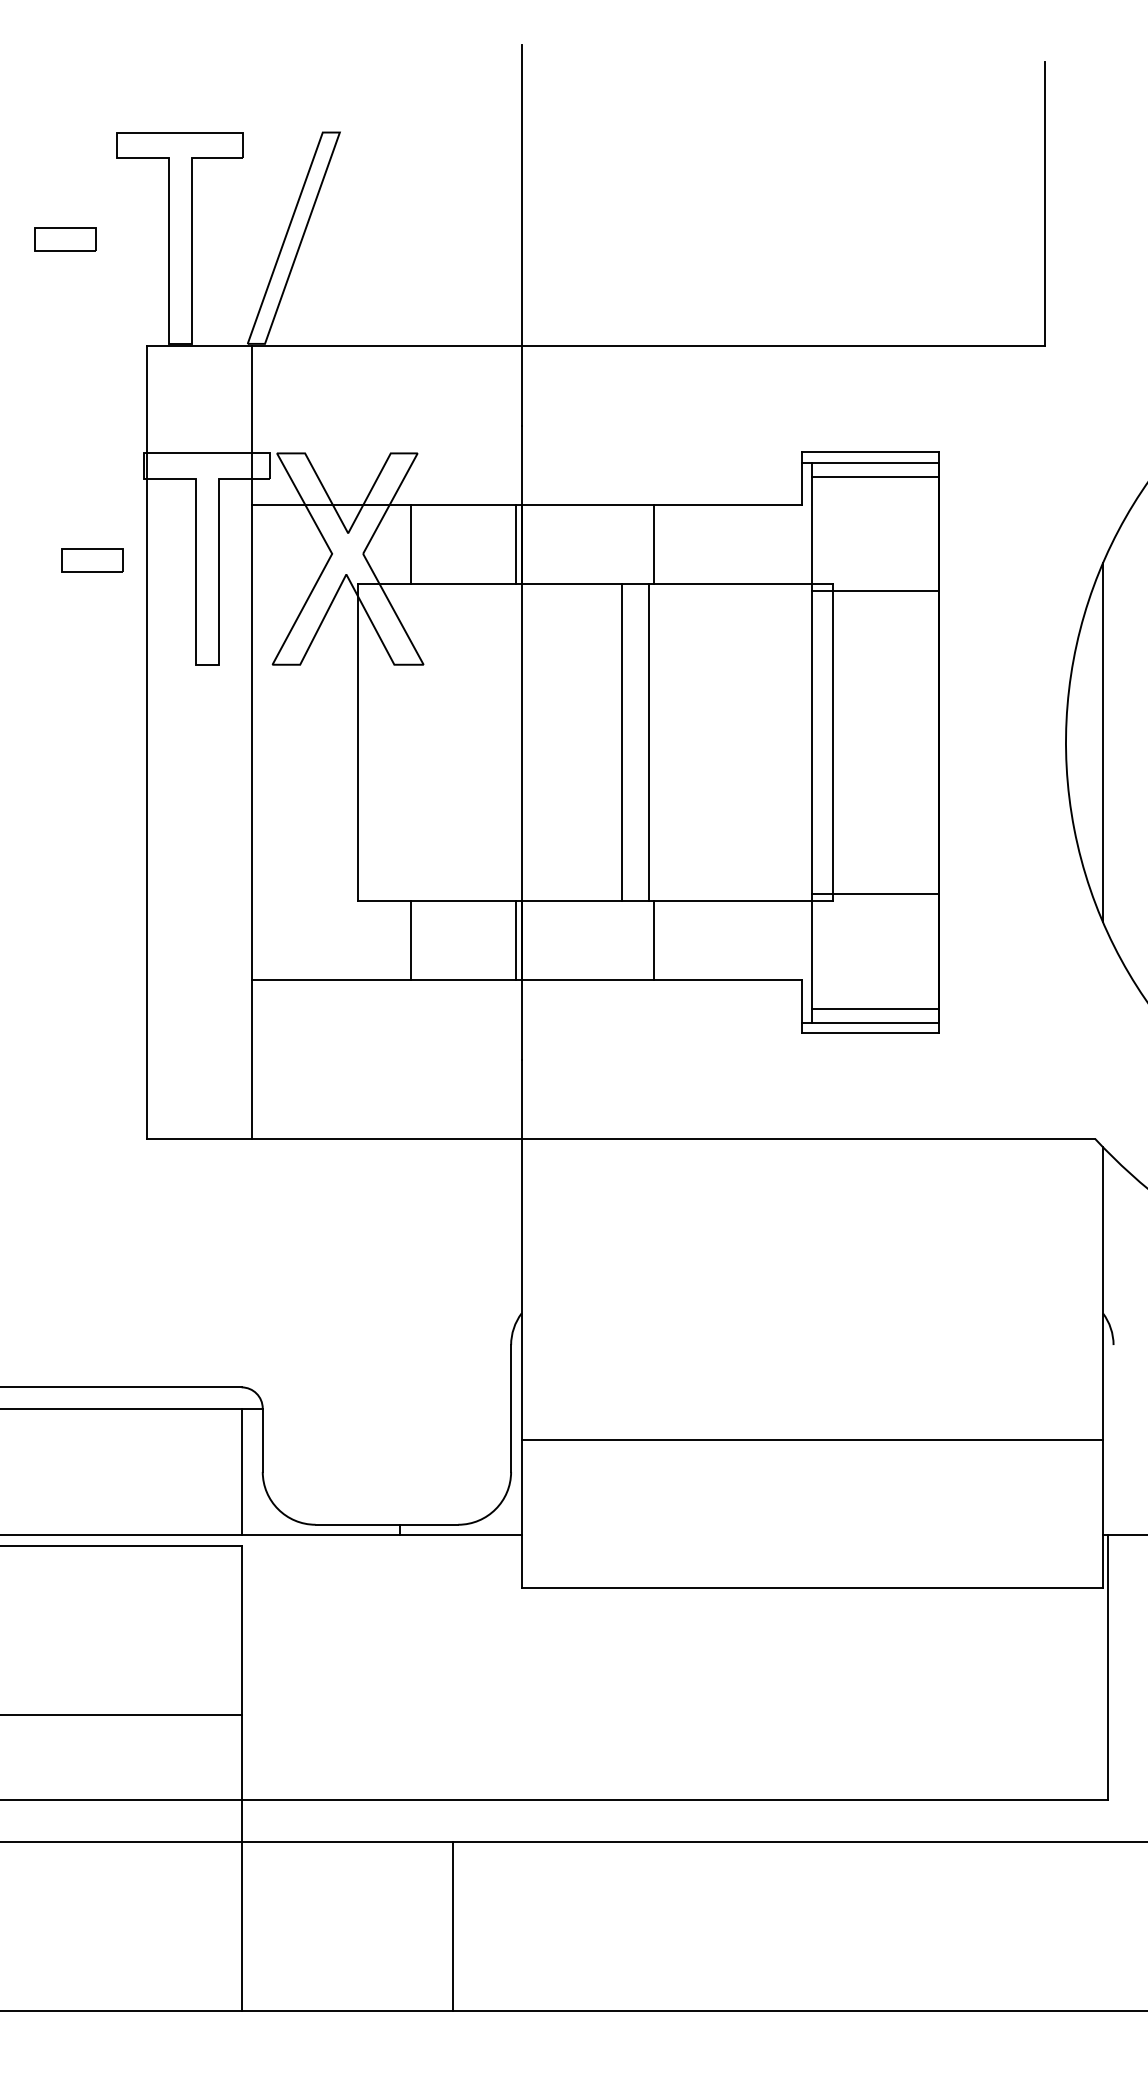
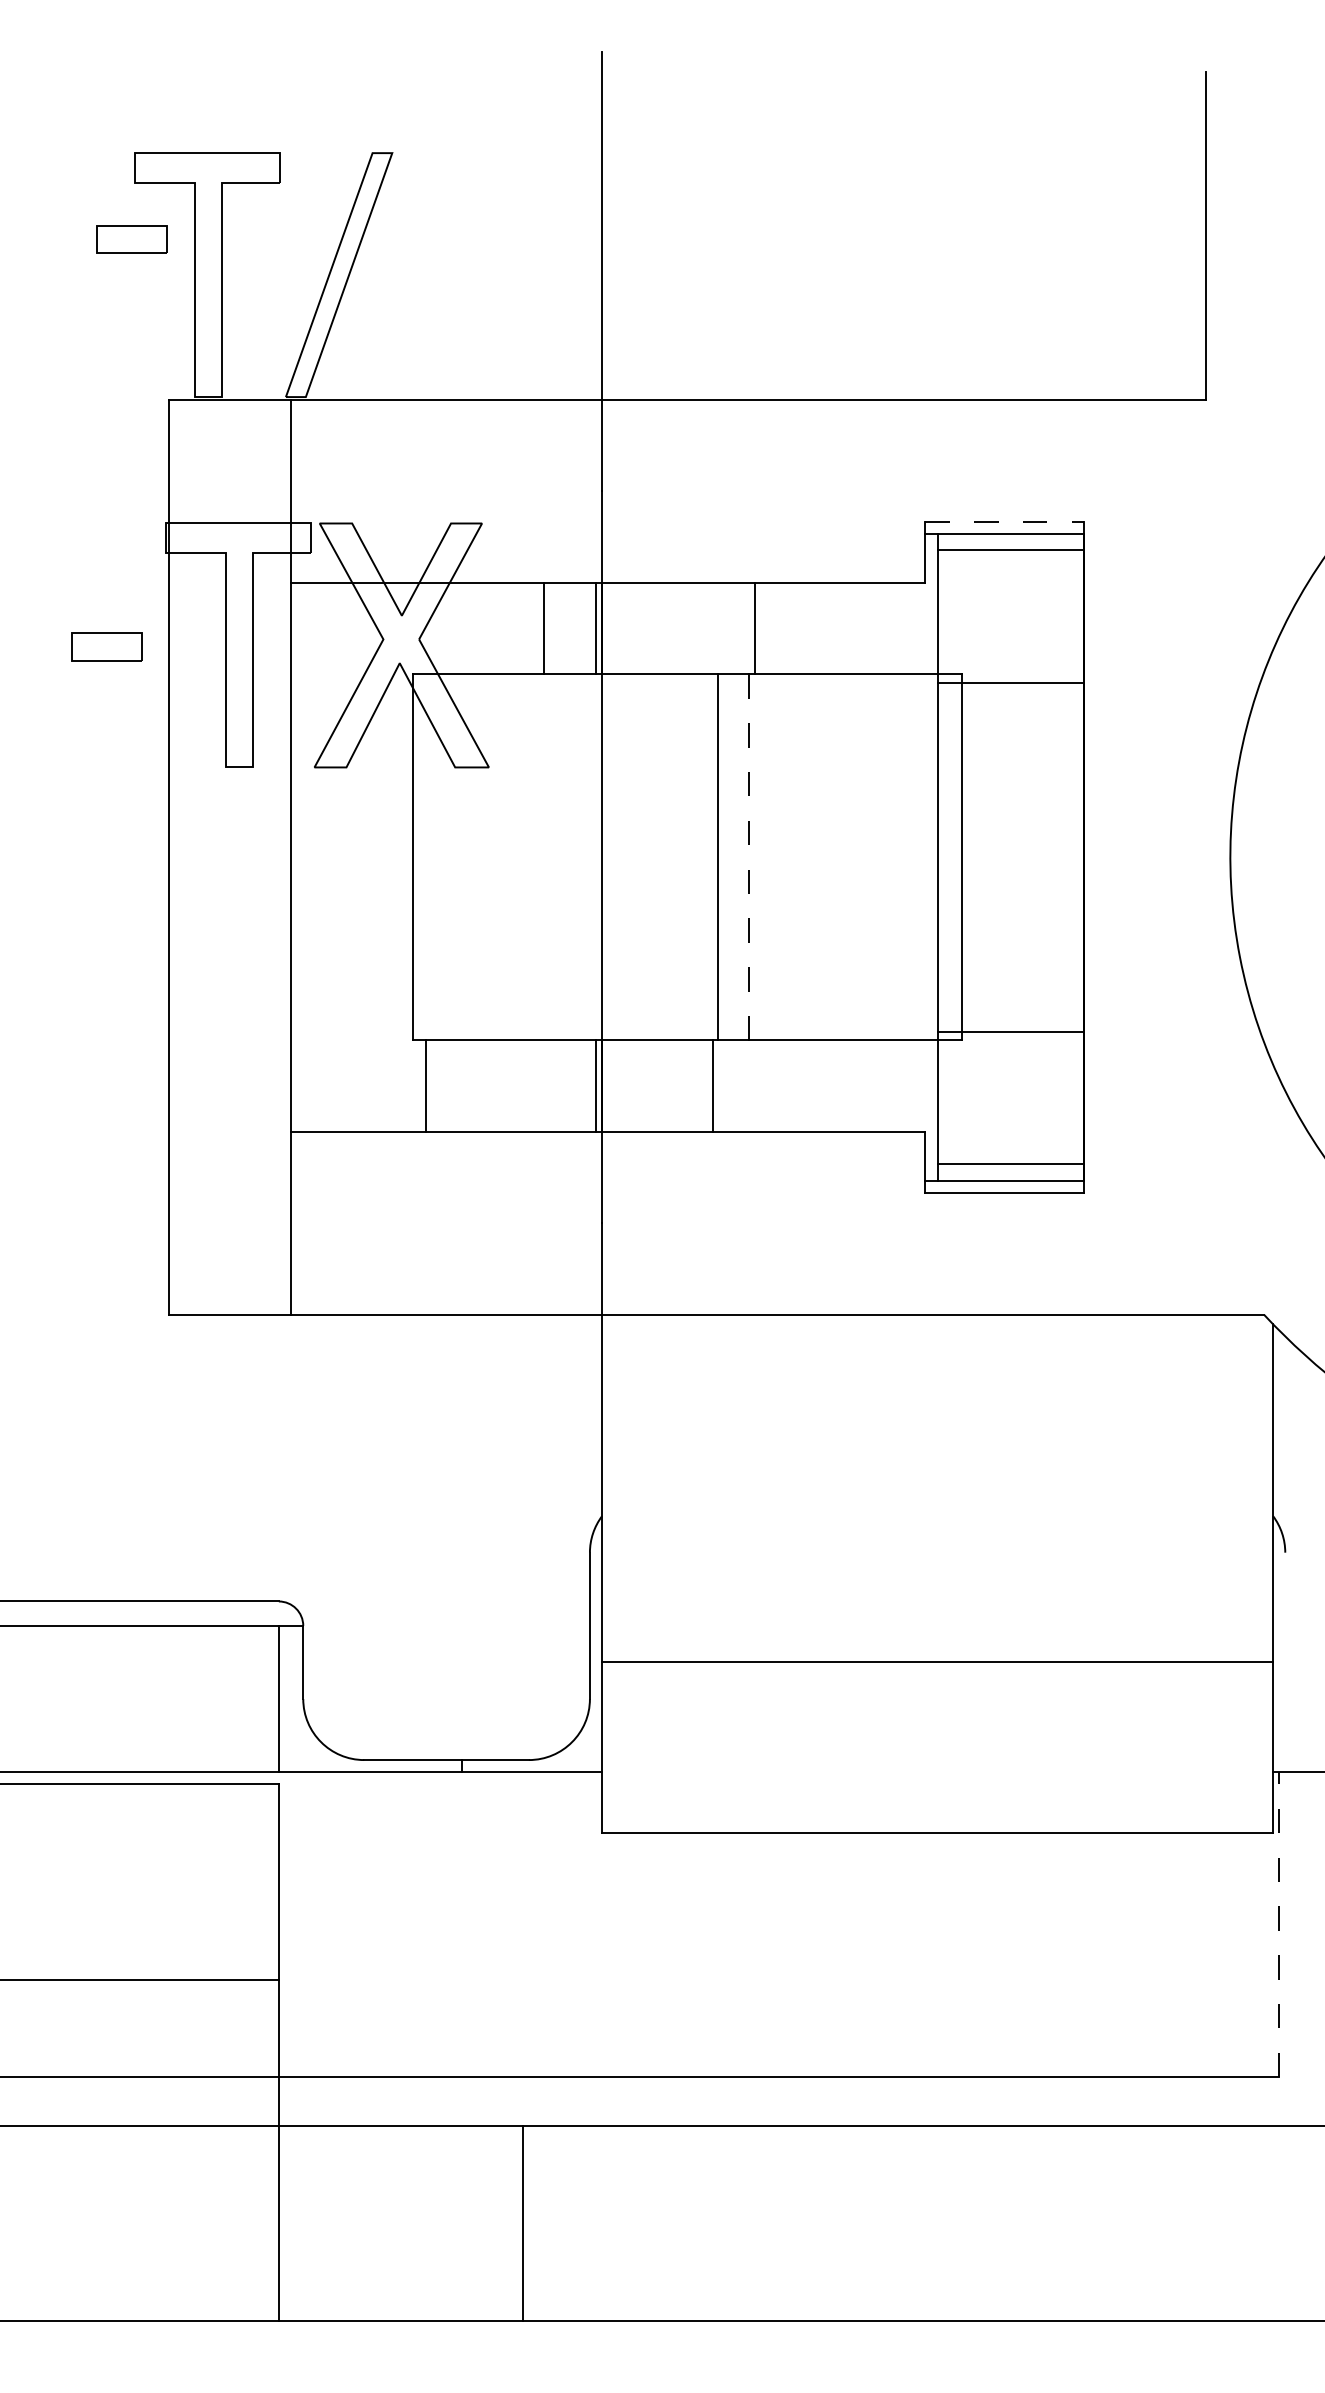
part: (65, 239) -> (131, 239), moved
line: (871, 451) -> (1005, 521), solid -> dashed
line: (411, 544) -> (544, 628), moved
line: (649, 742) -> (749, 857), solid -> dashed
line: (1103, 742) -> (1273, 857), removed
line: (411, 940) -> (426, 1085), moved
line: (653, 940) -> (712, 1085), moved
line: (1108, 1667) -> (1279, 1924), solid -> dashed

